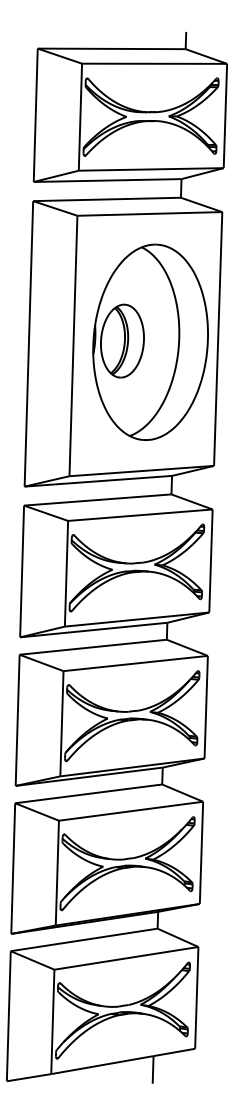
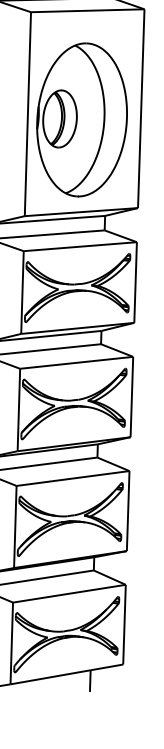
part: (150, 341) -> (81, 119), moved

